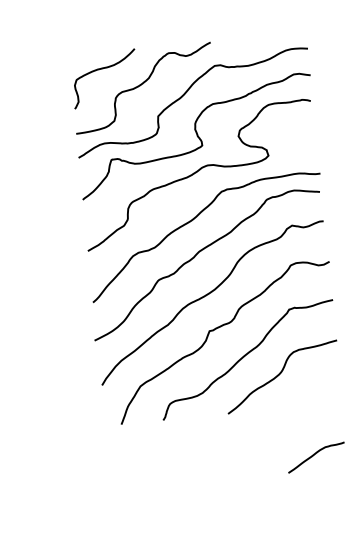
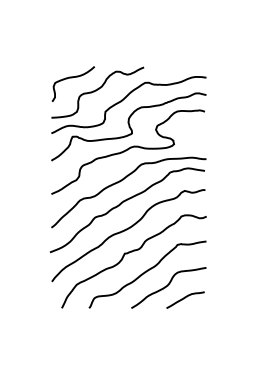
curve: (316, 455) -> (185, 298), moved

